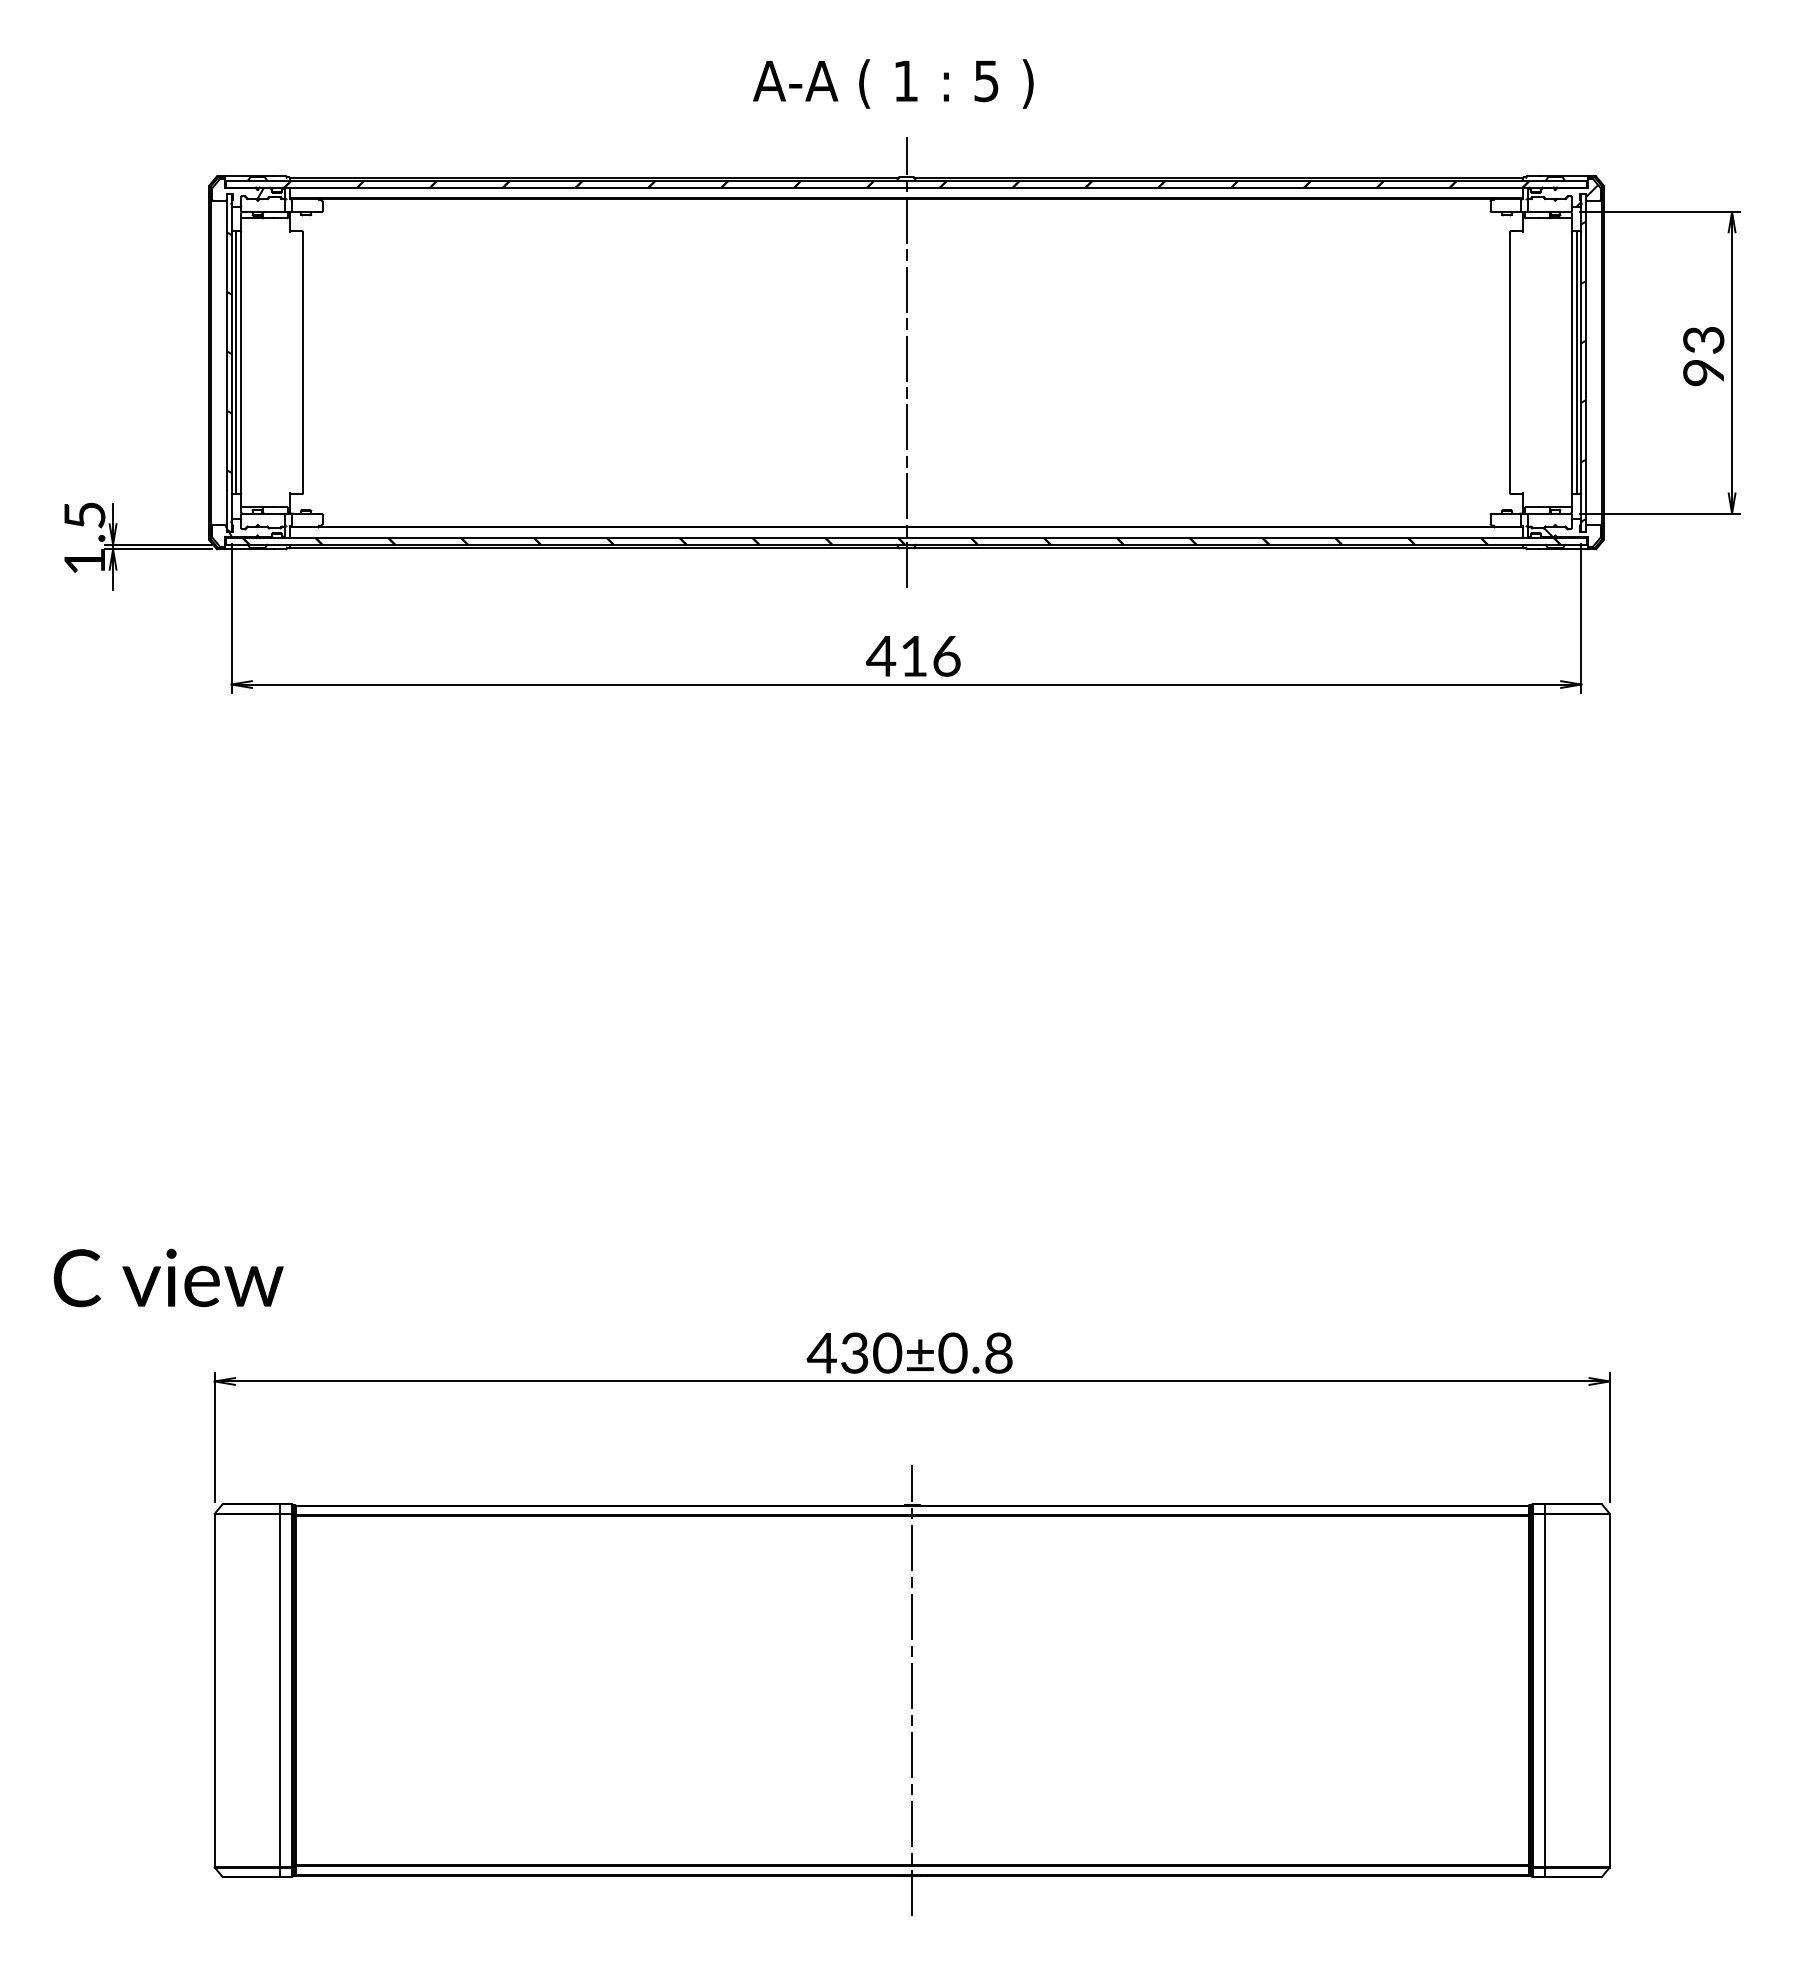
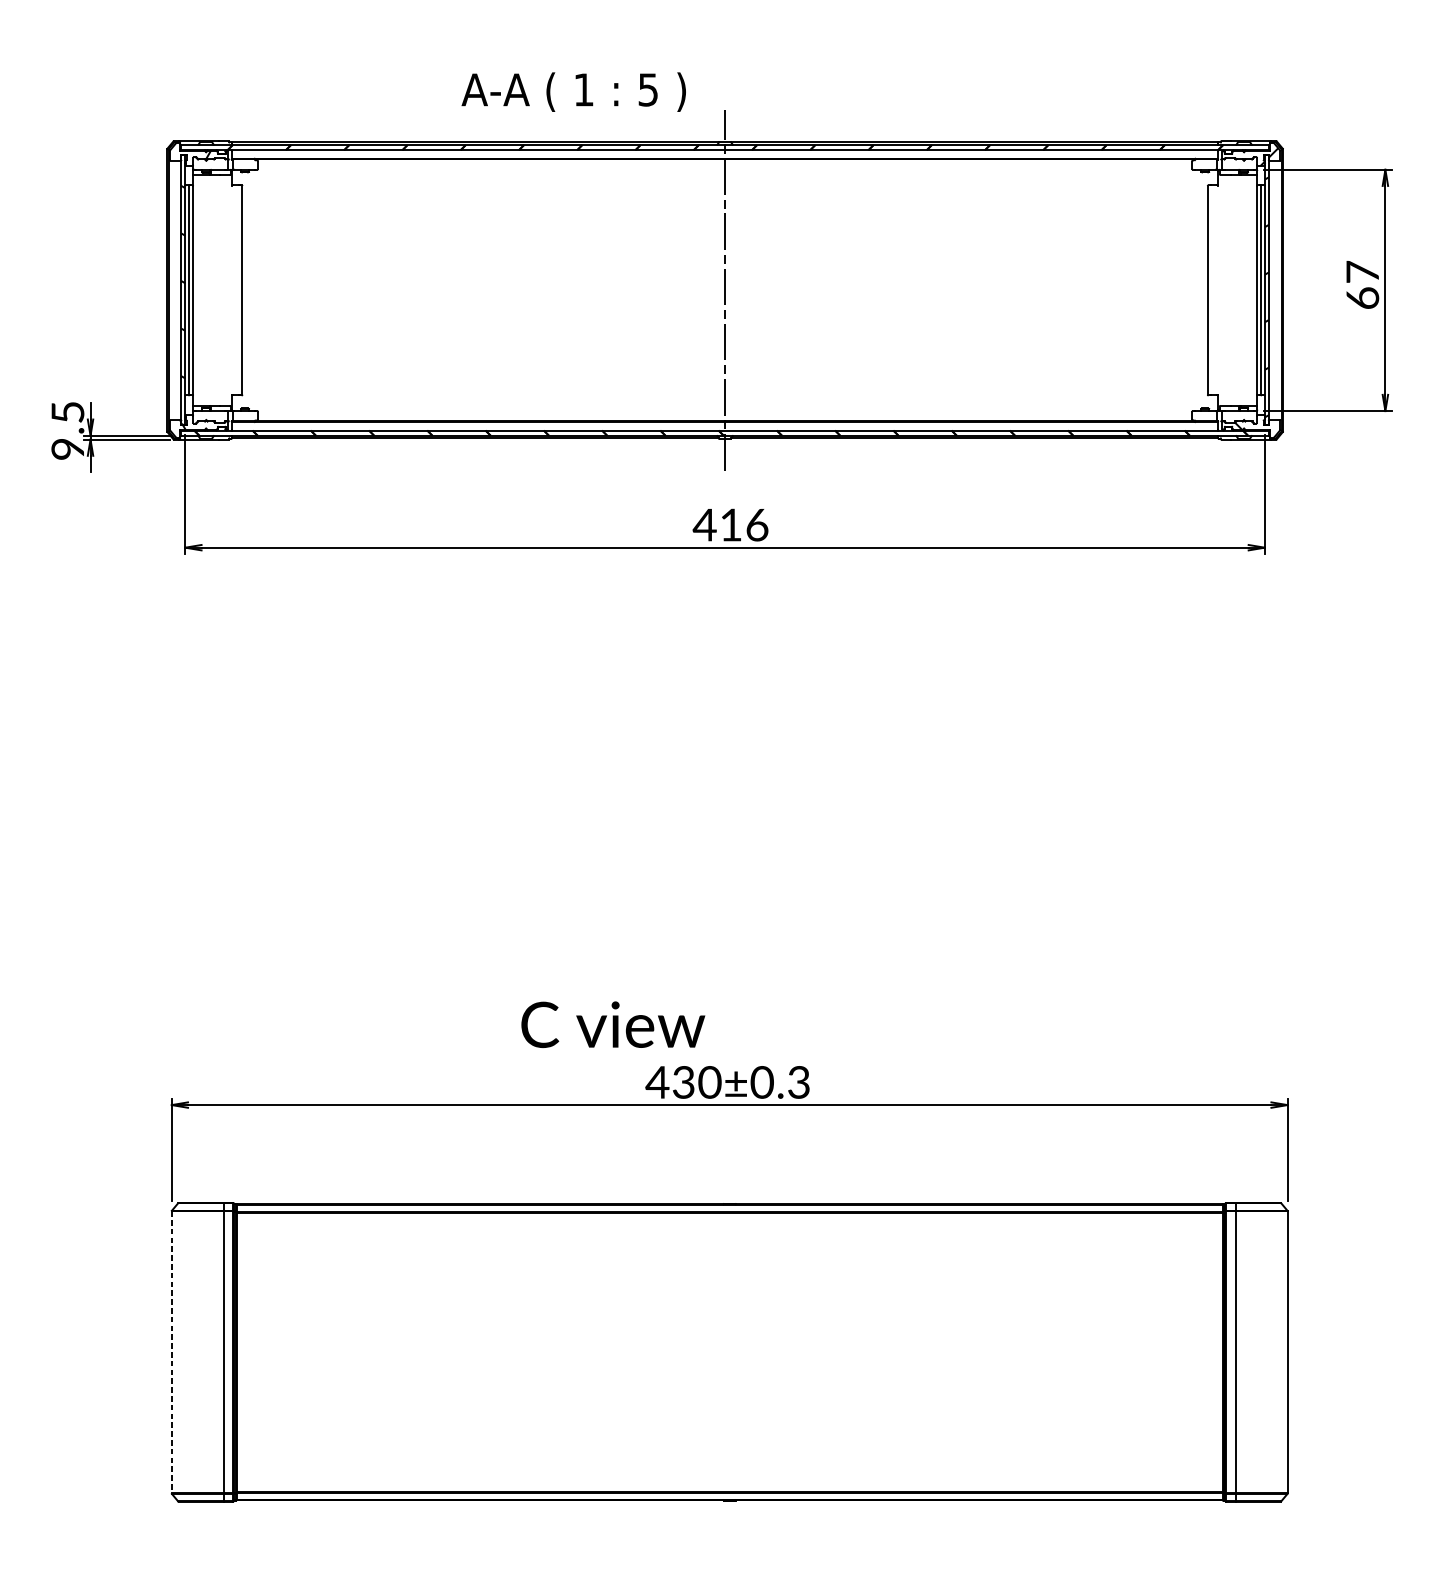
text: (893, 83) -> (573, 91), moved
text: (1703, 356) -> (1362, 285), 93 -> 67
text: (84, 561) -> (67, 449), 1.5 -> 9.5
text: (168, 1277) -> (613, 1024), moved
text: (998, 1352) -> (798, 1081), 430±0.8 -> 430±0.3
line: (912, 1690) -> (729, 1352), removed
line: (214, 1691) -> (171, 1353), solid -> dashed

